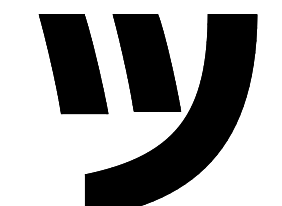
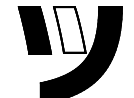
fill: (146, 62) -> (69, 29), removed

